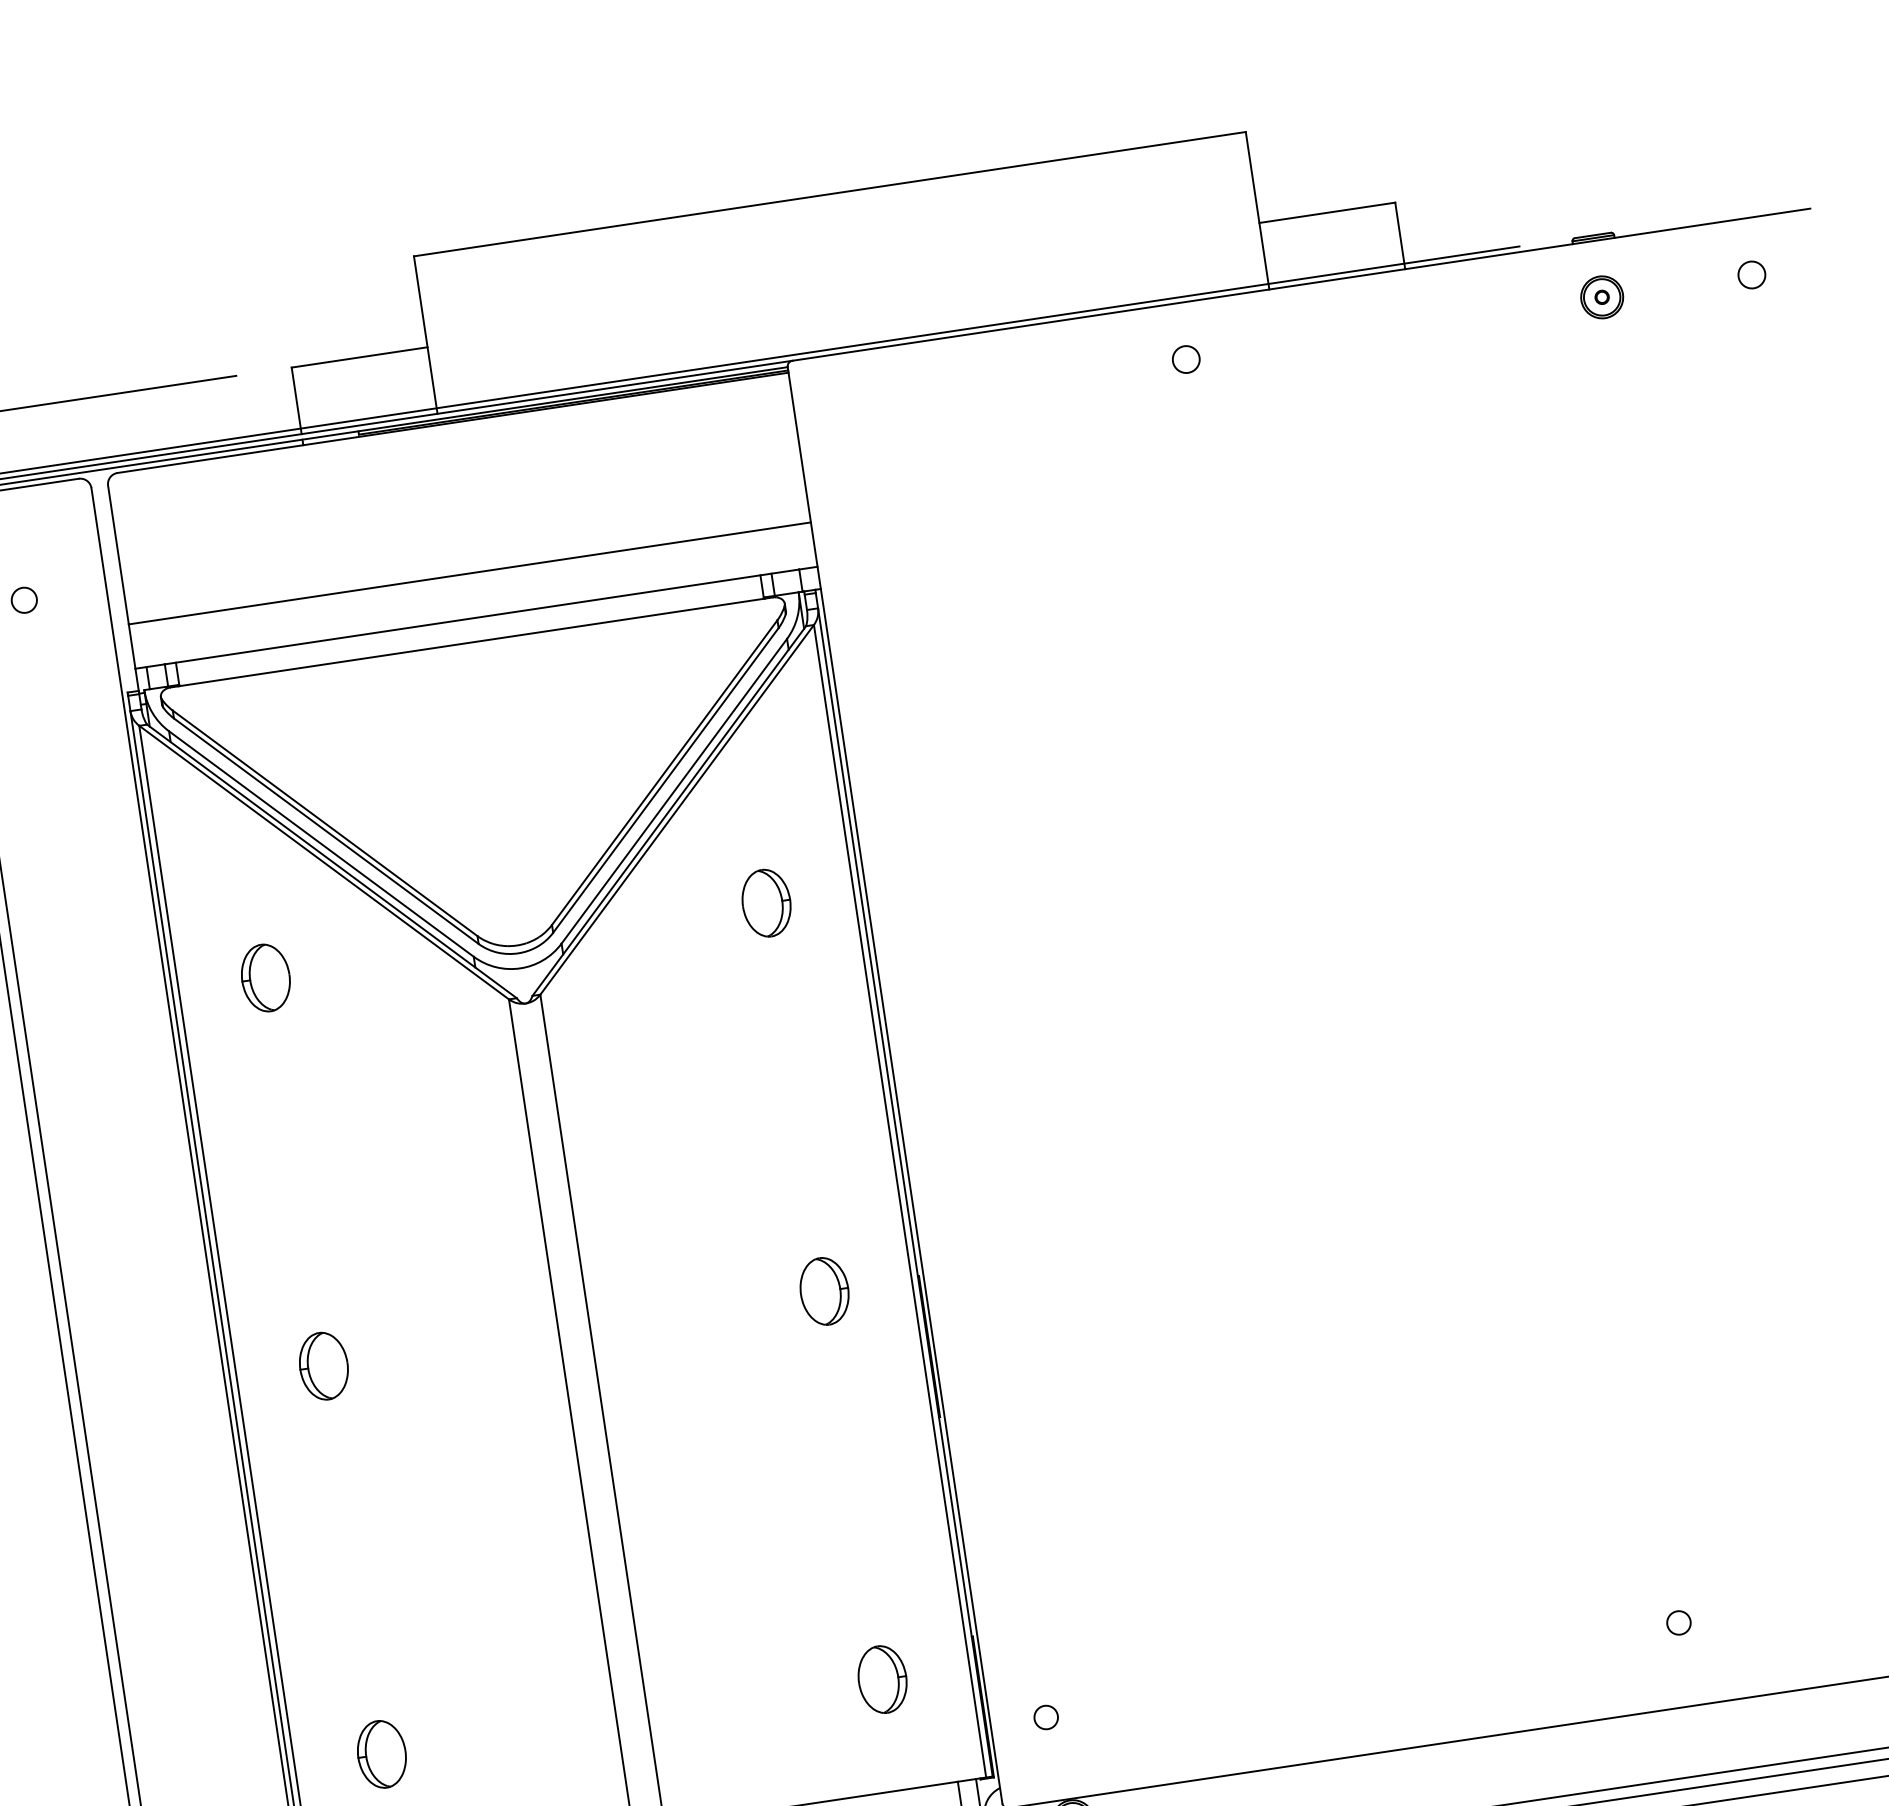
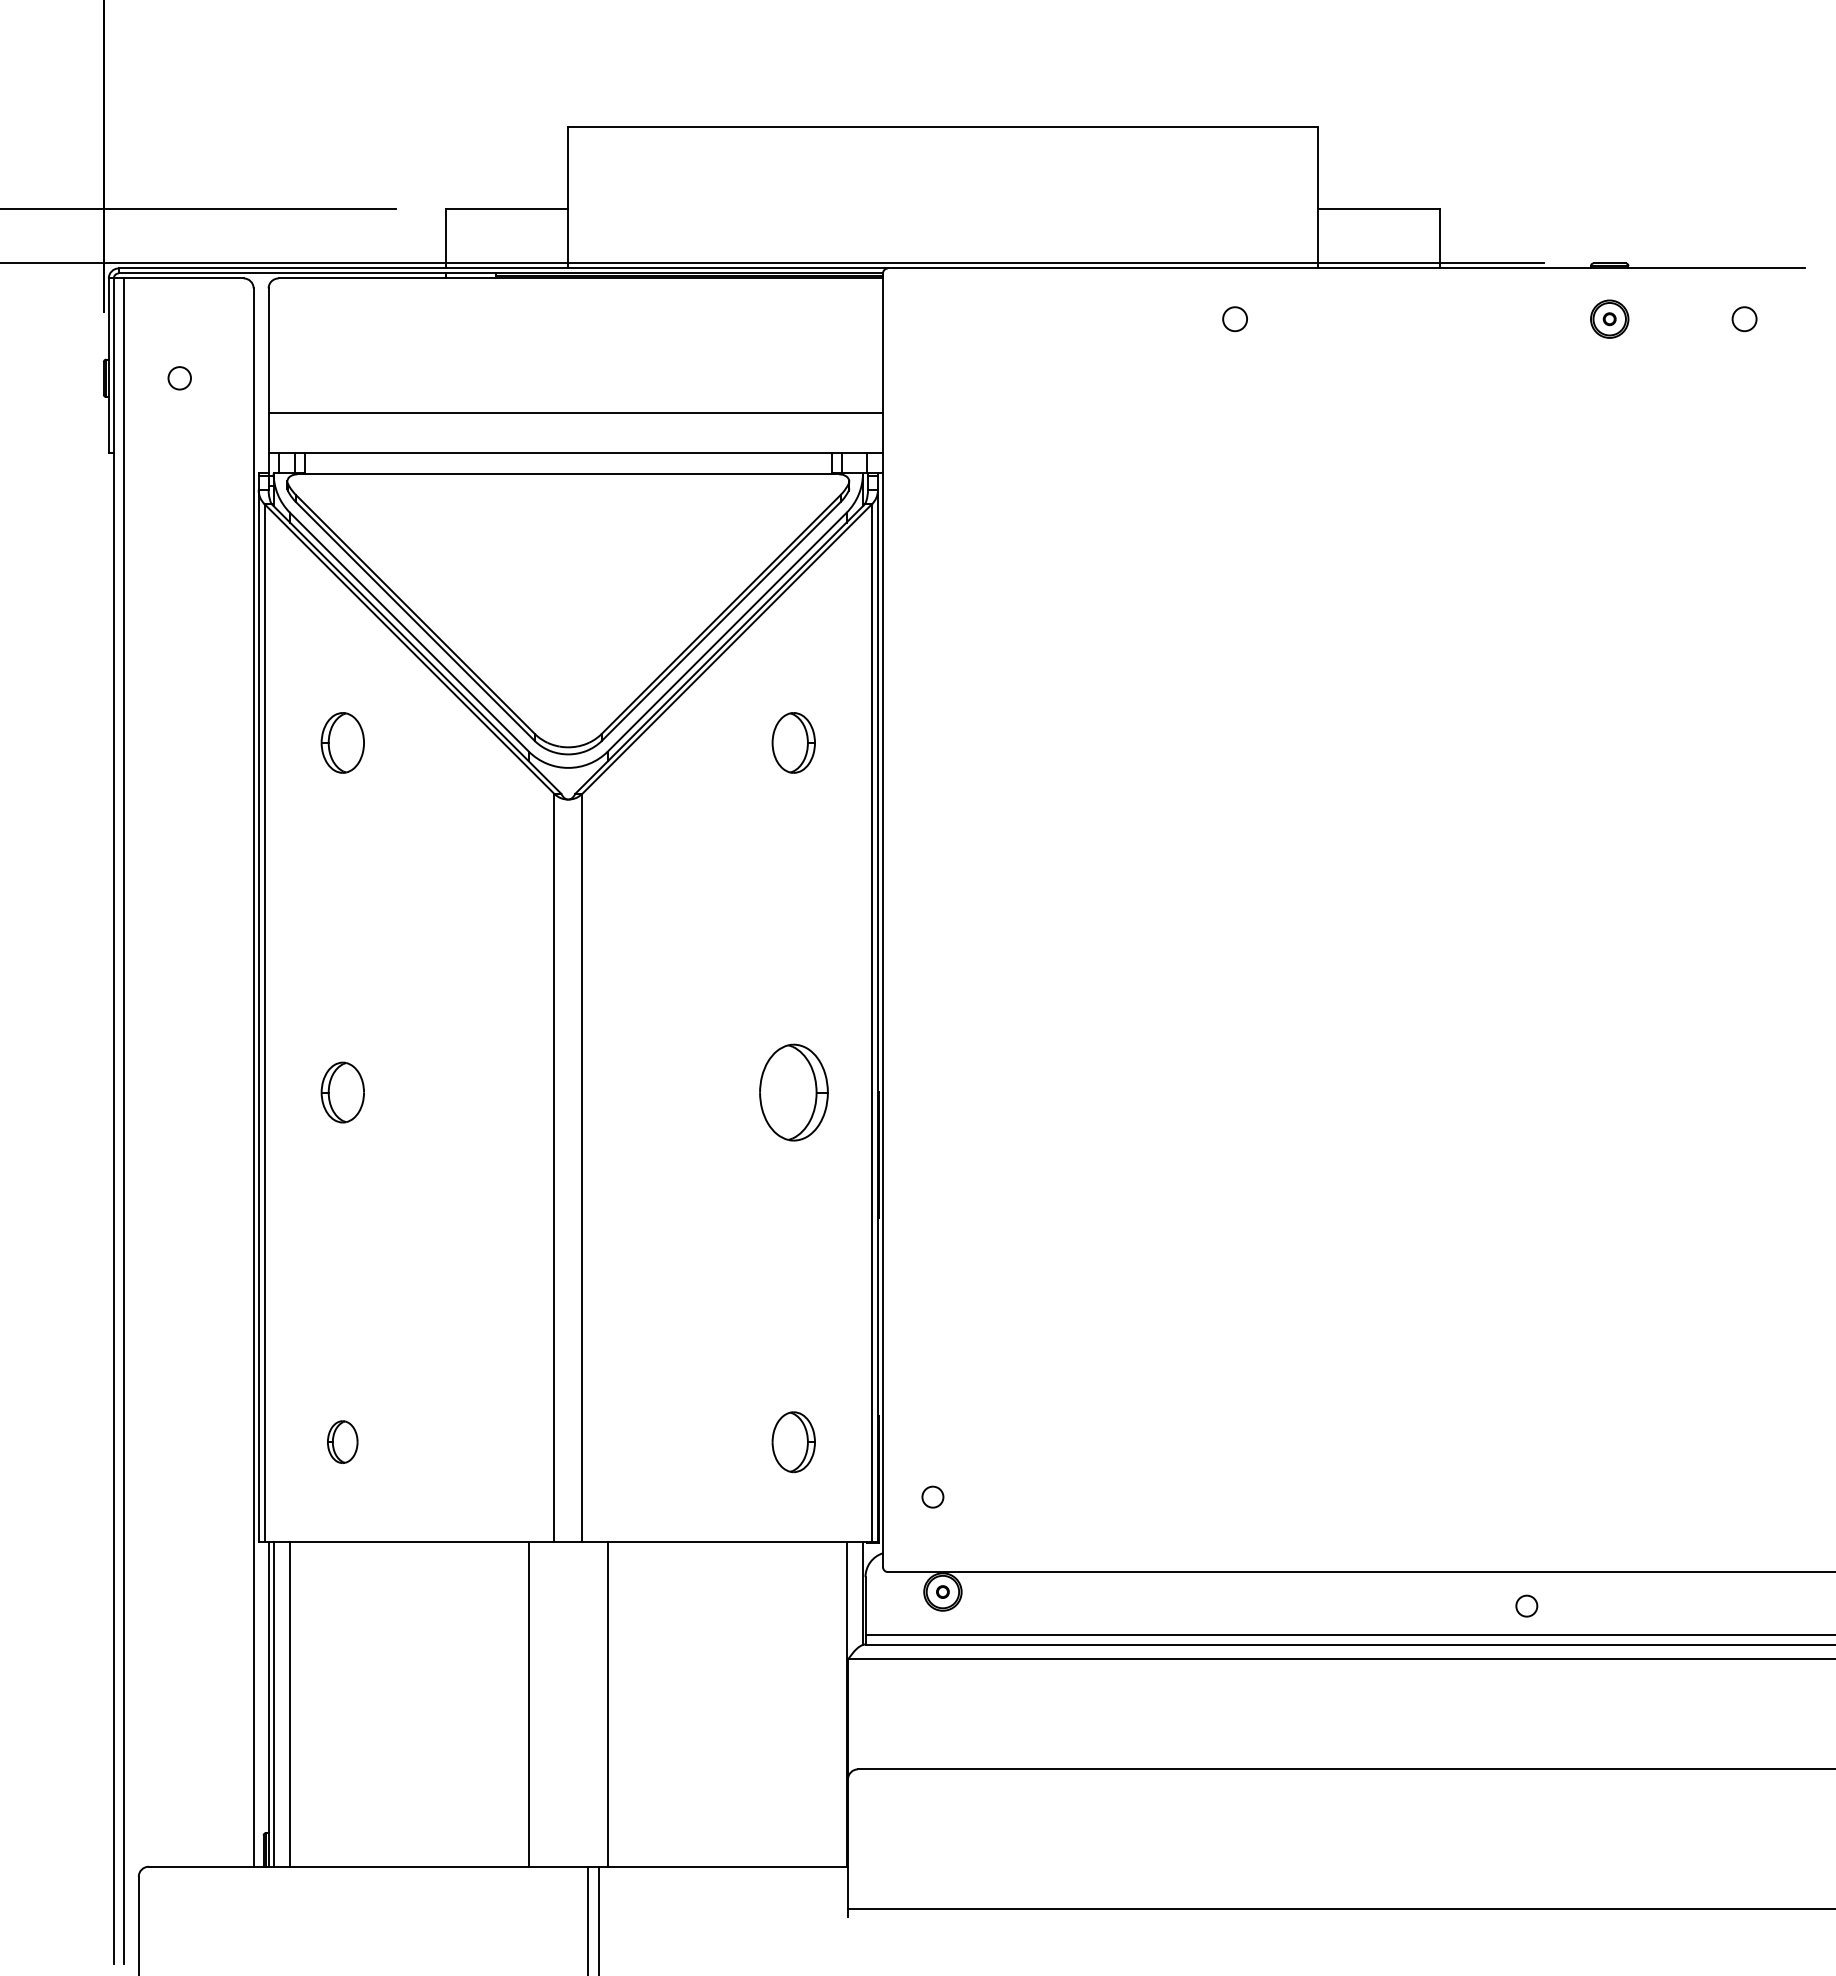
part: (824, 1291) -> (793, 1092), size x1.6
circle: (1678, 1622) -> (1526, 1605), moved
part: (381, 1753) -> (342, 1441), size x0.7

